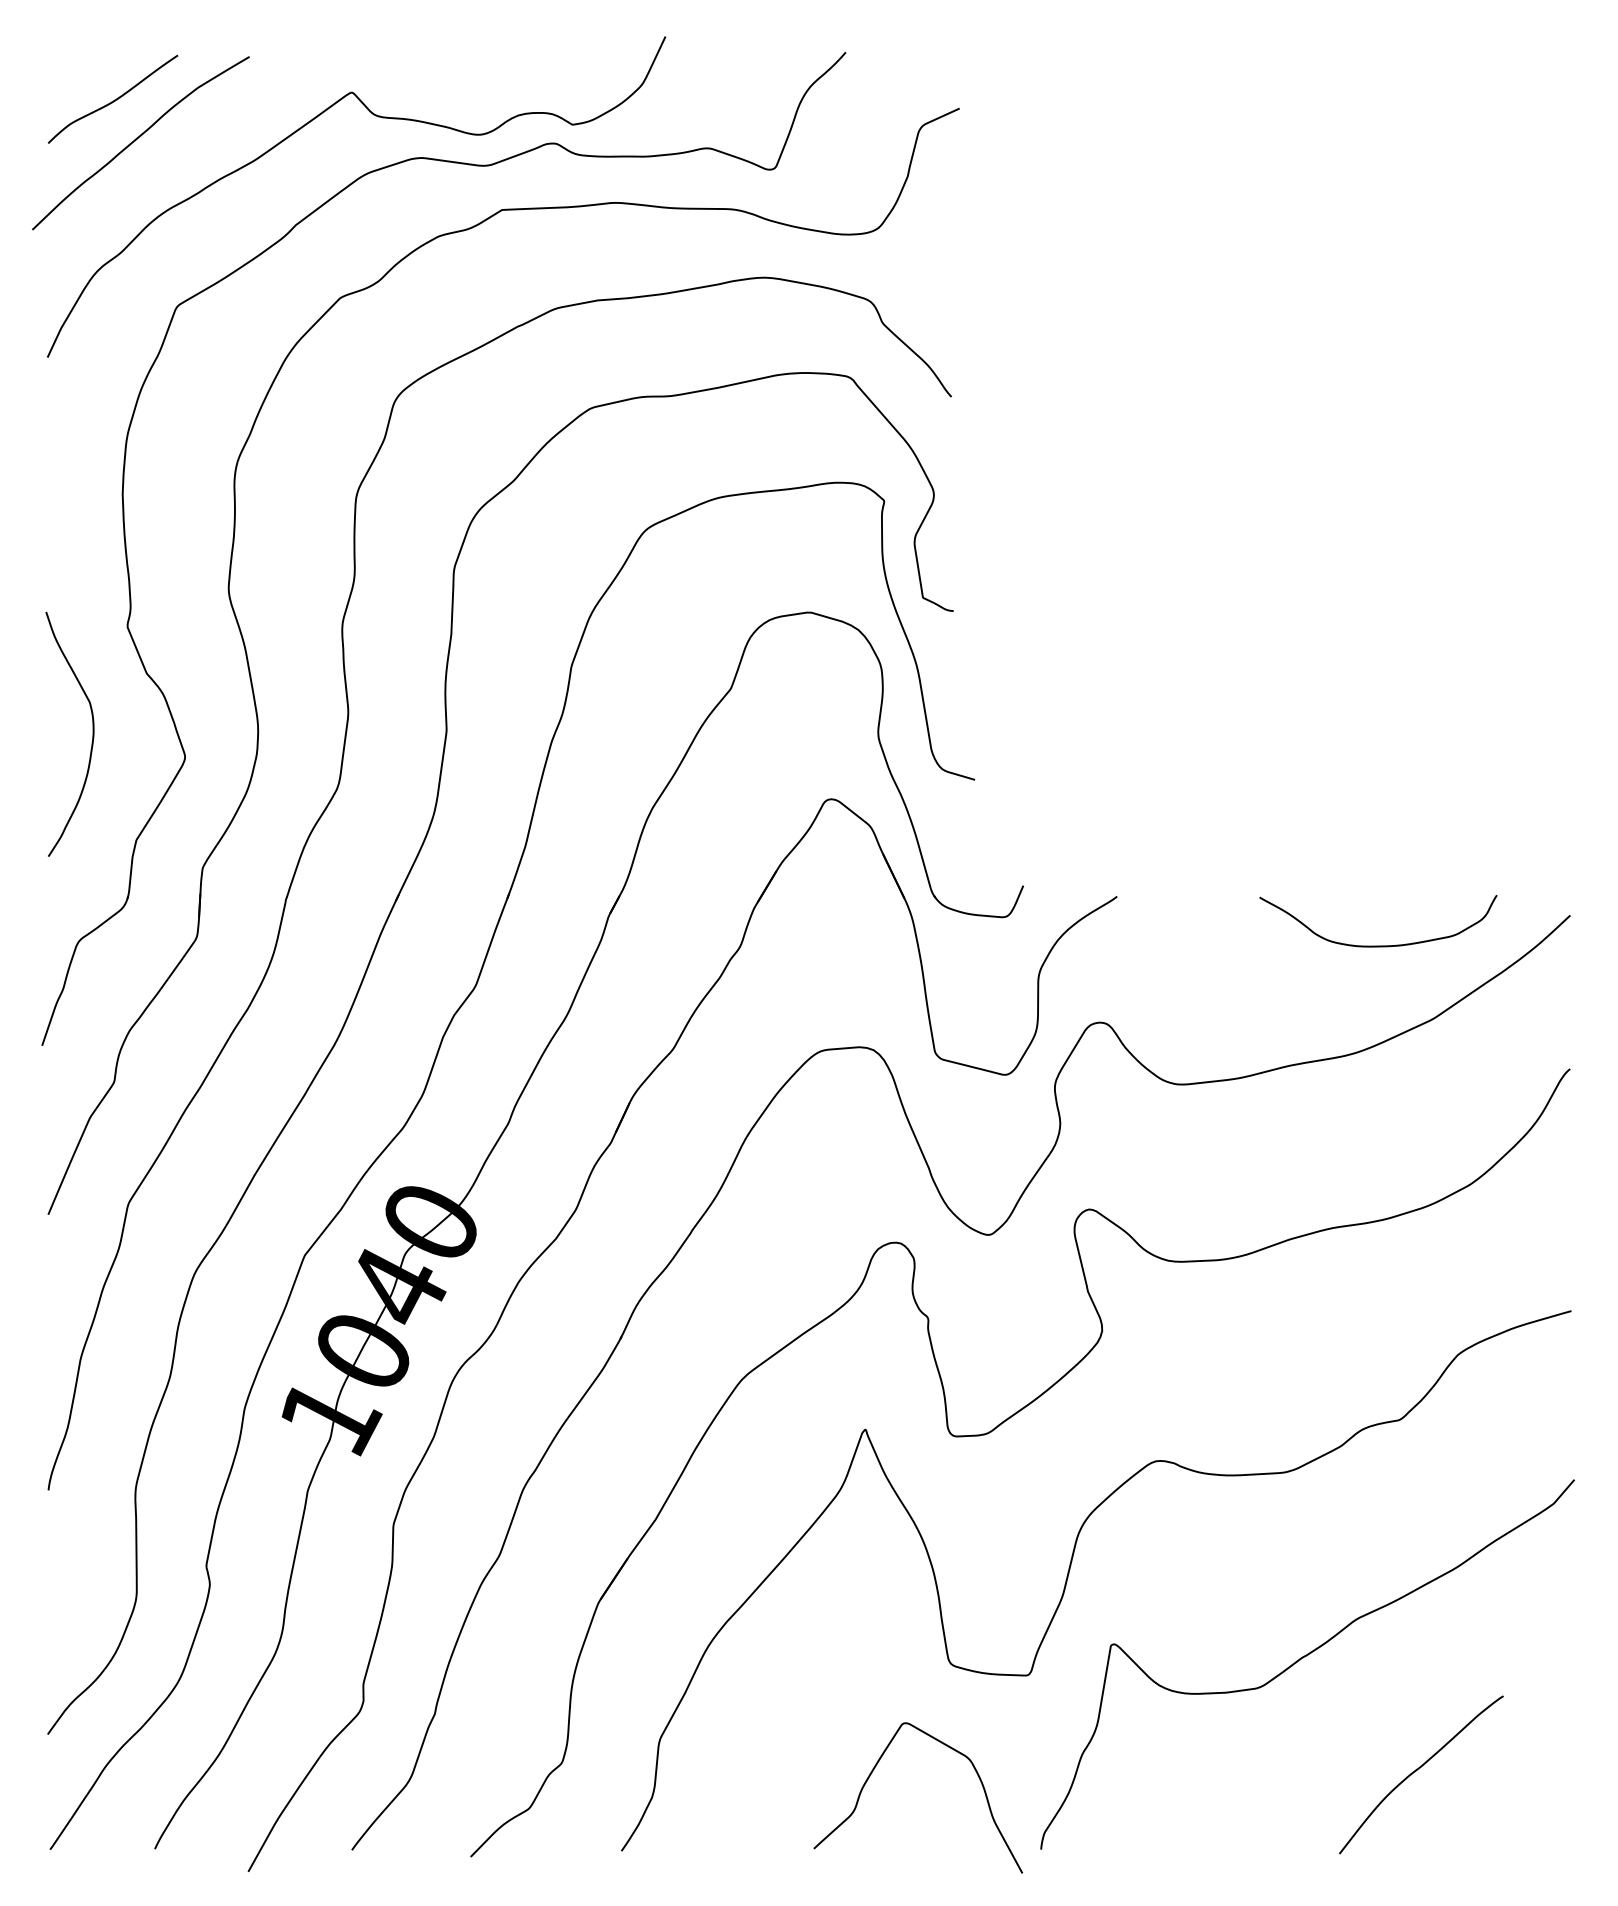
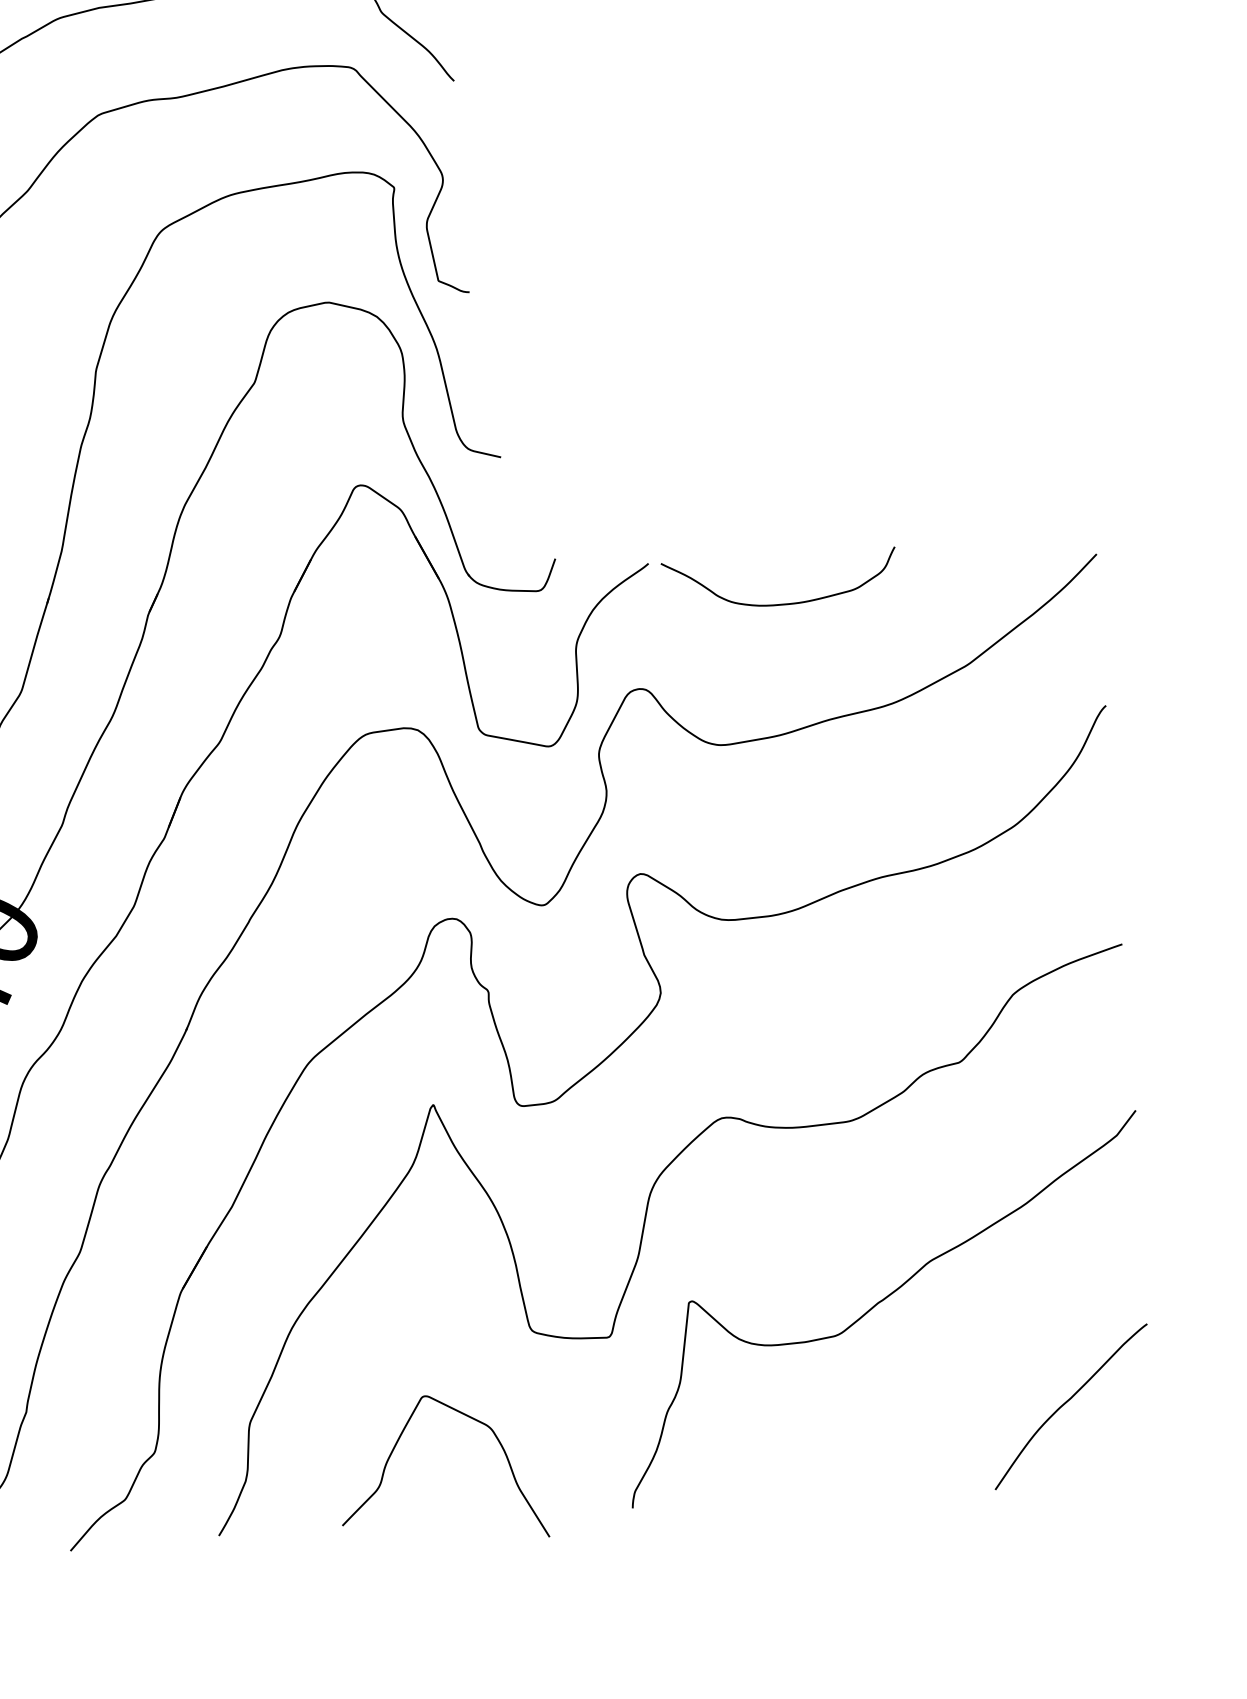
curve: (1378, 945) -> (781, 603), moved
curve: (875, 1768) -> (398, 1442), moved
curve: (1419, 1769) -> (1069, 1401), moved

